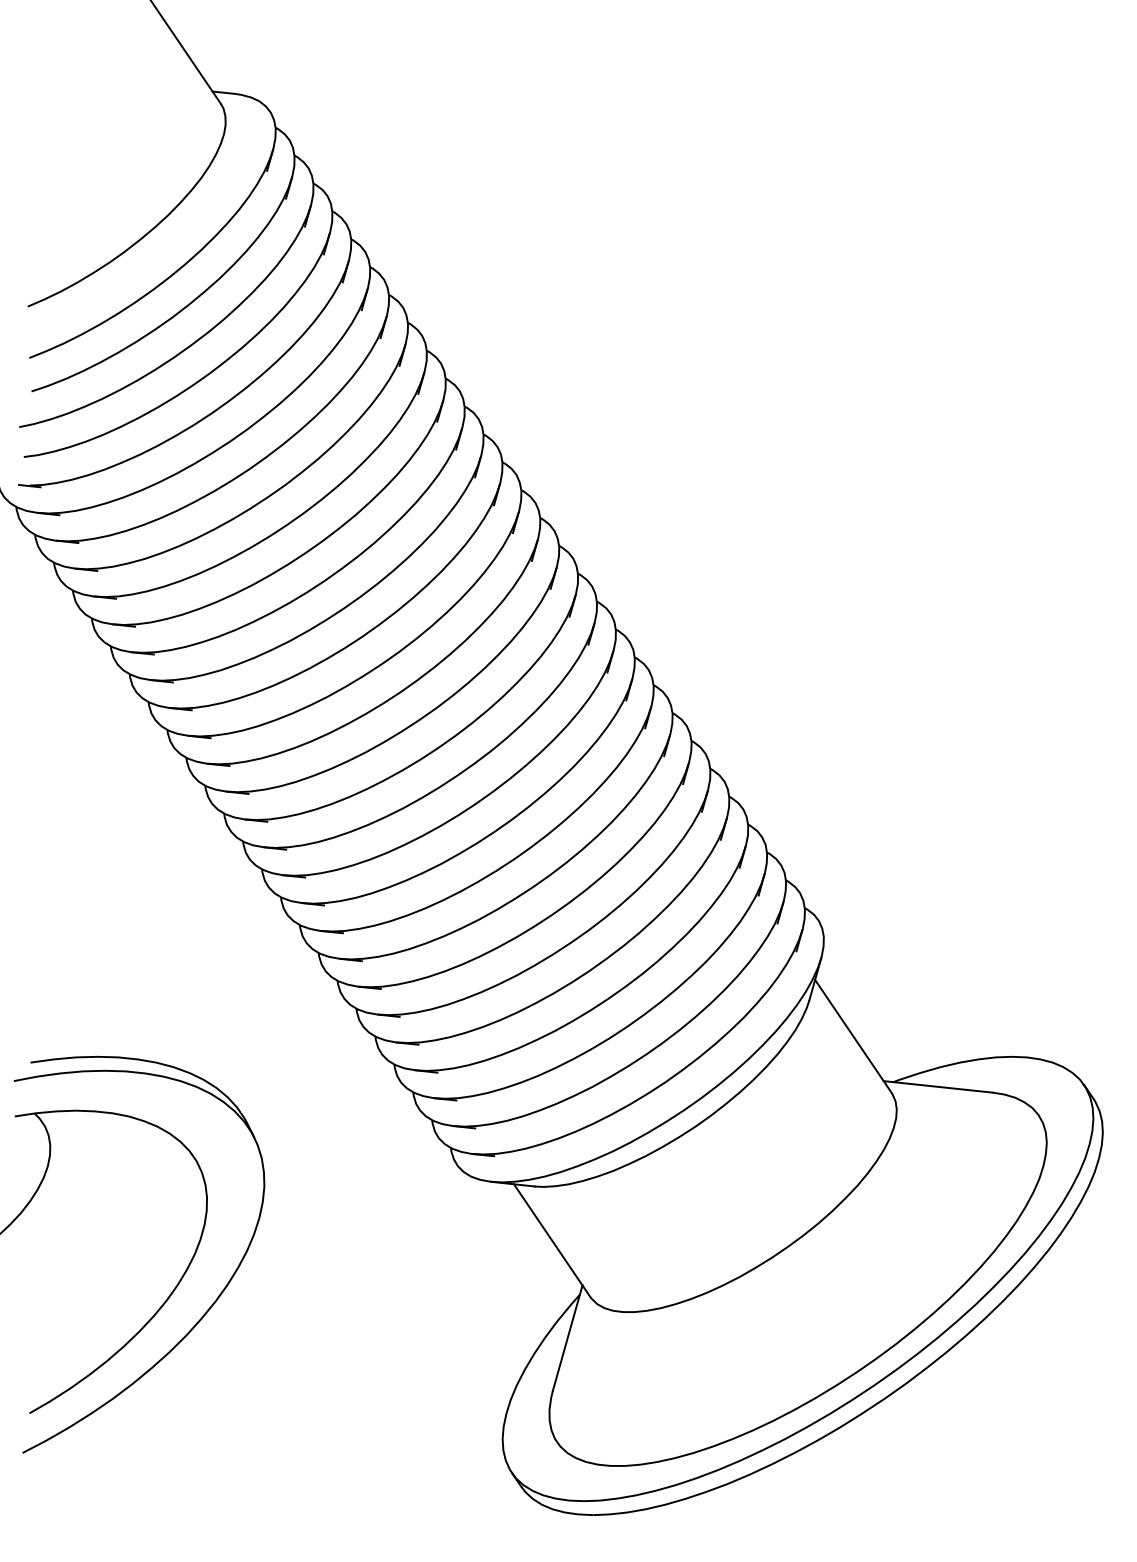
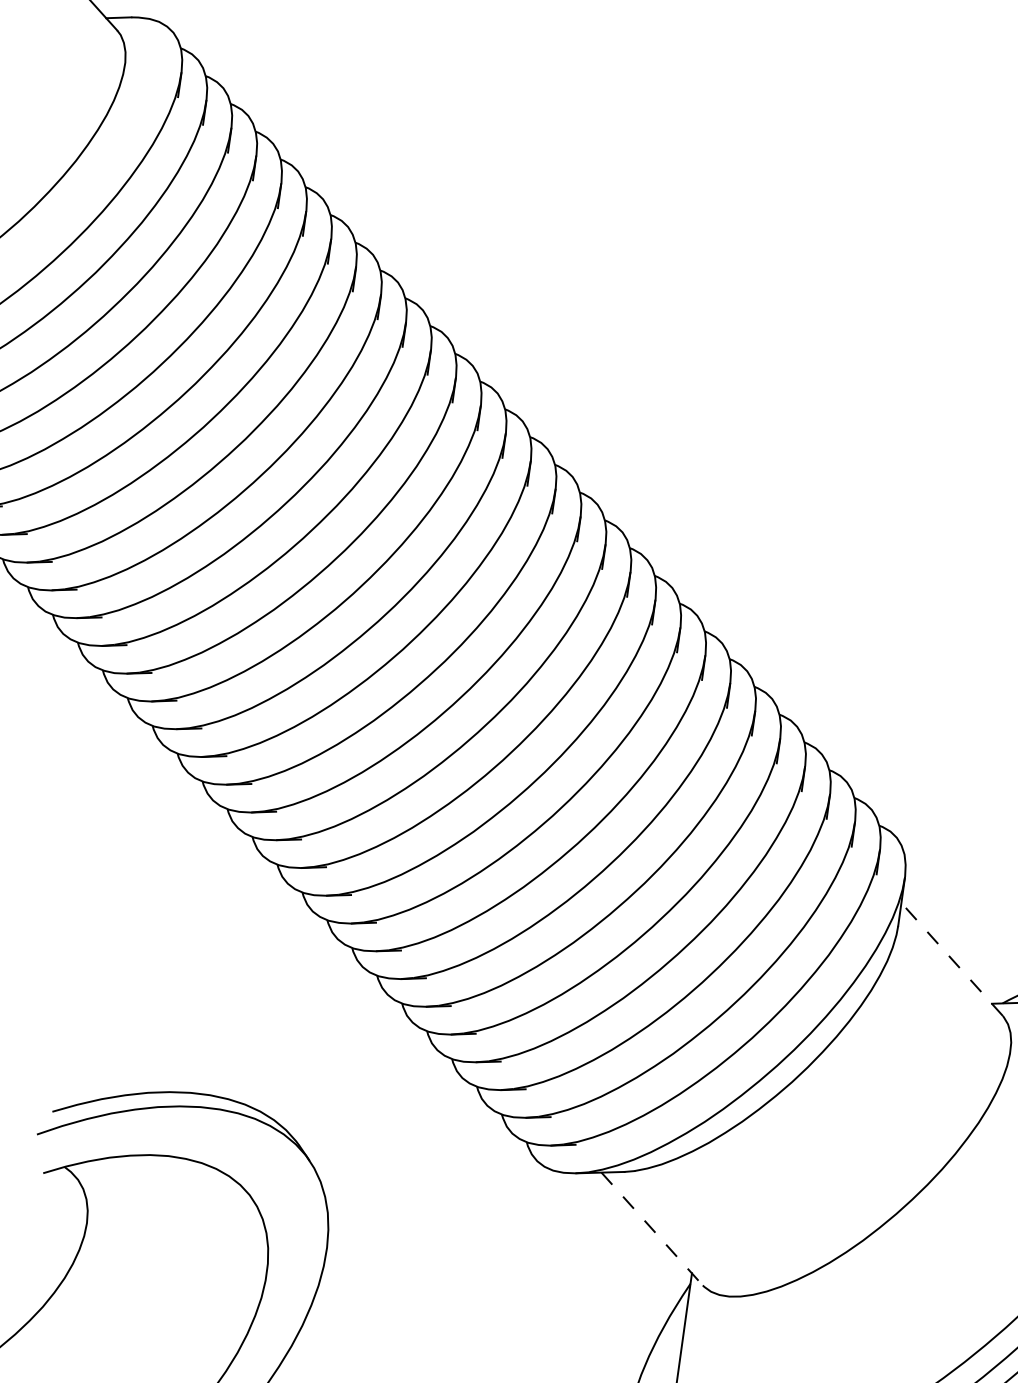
line: (853, 1036) -> (952, 959), solid -> dashed
line: (552, 1241) -> (652, 1229), solid -> dashed

